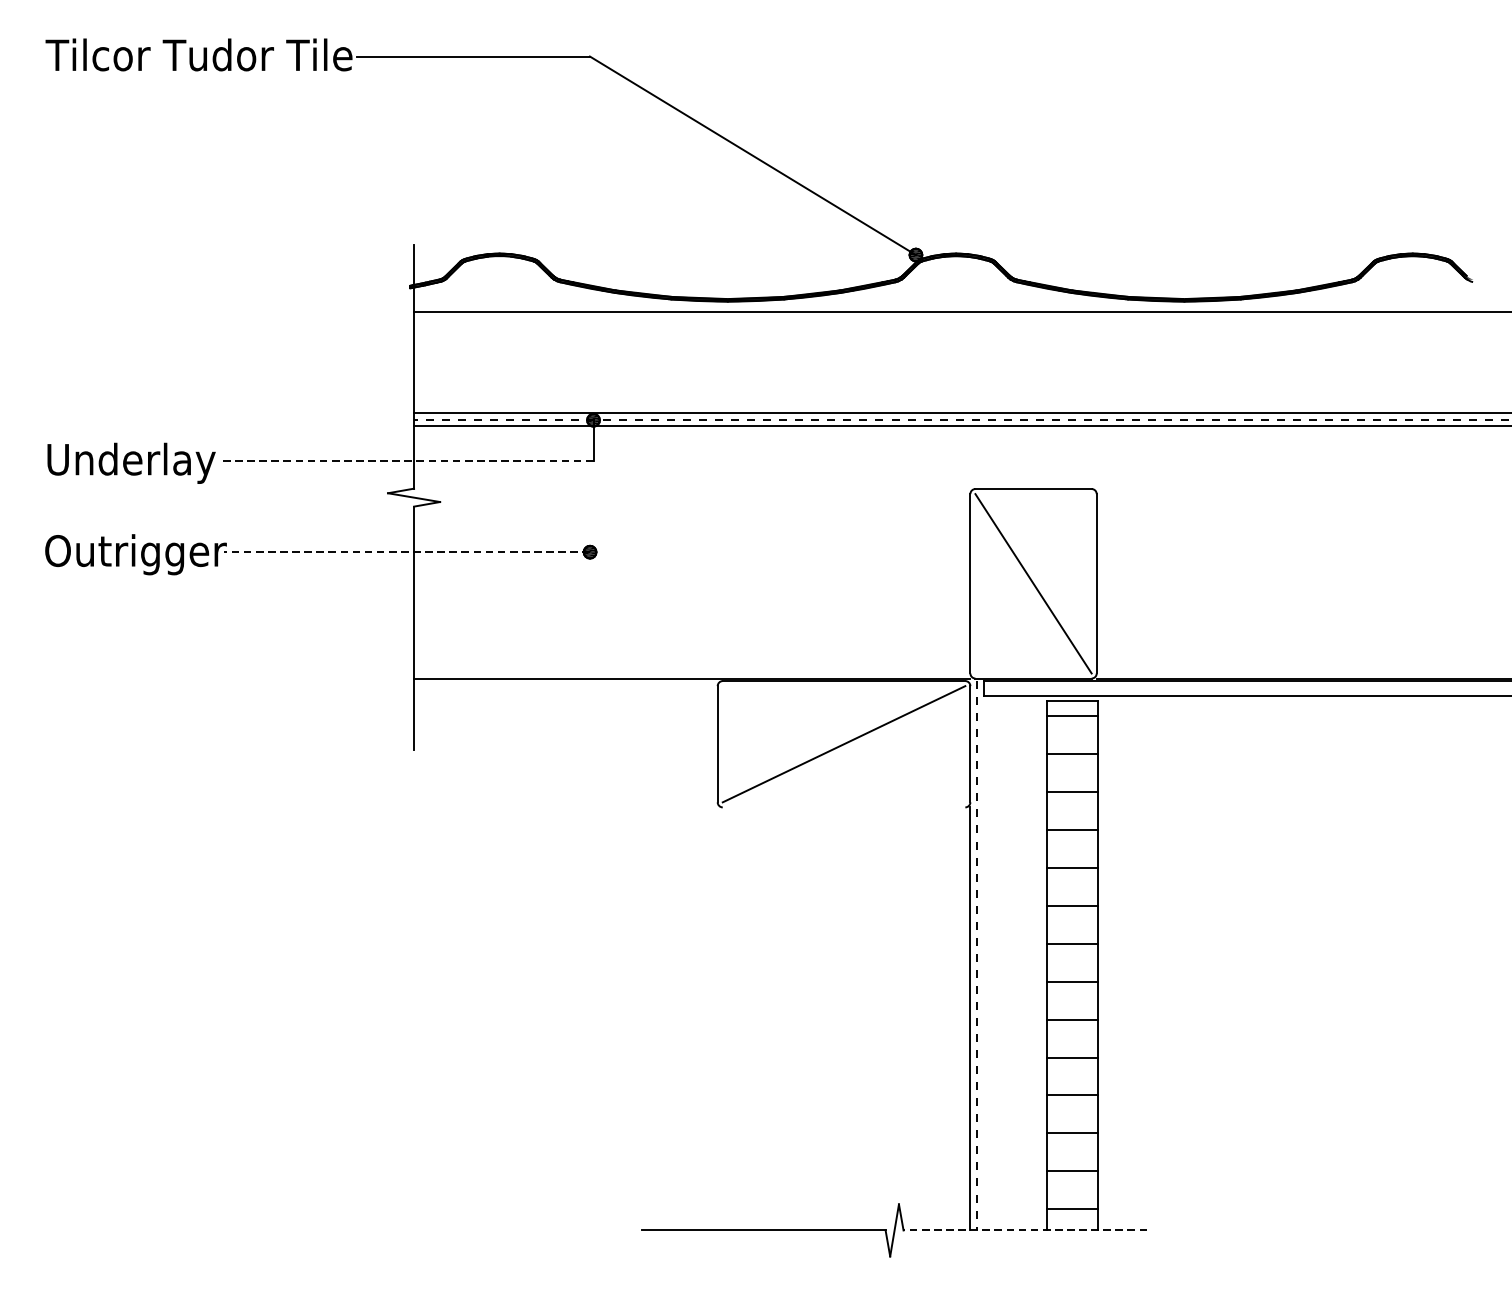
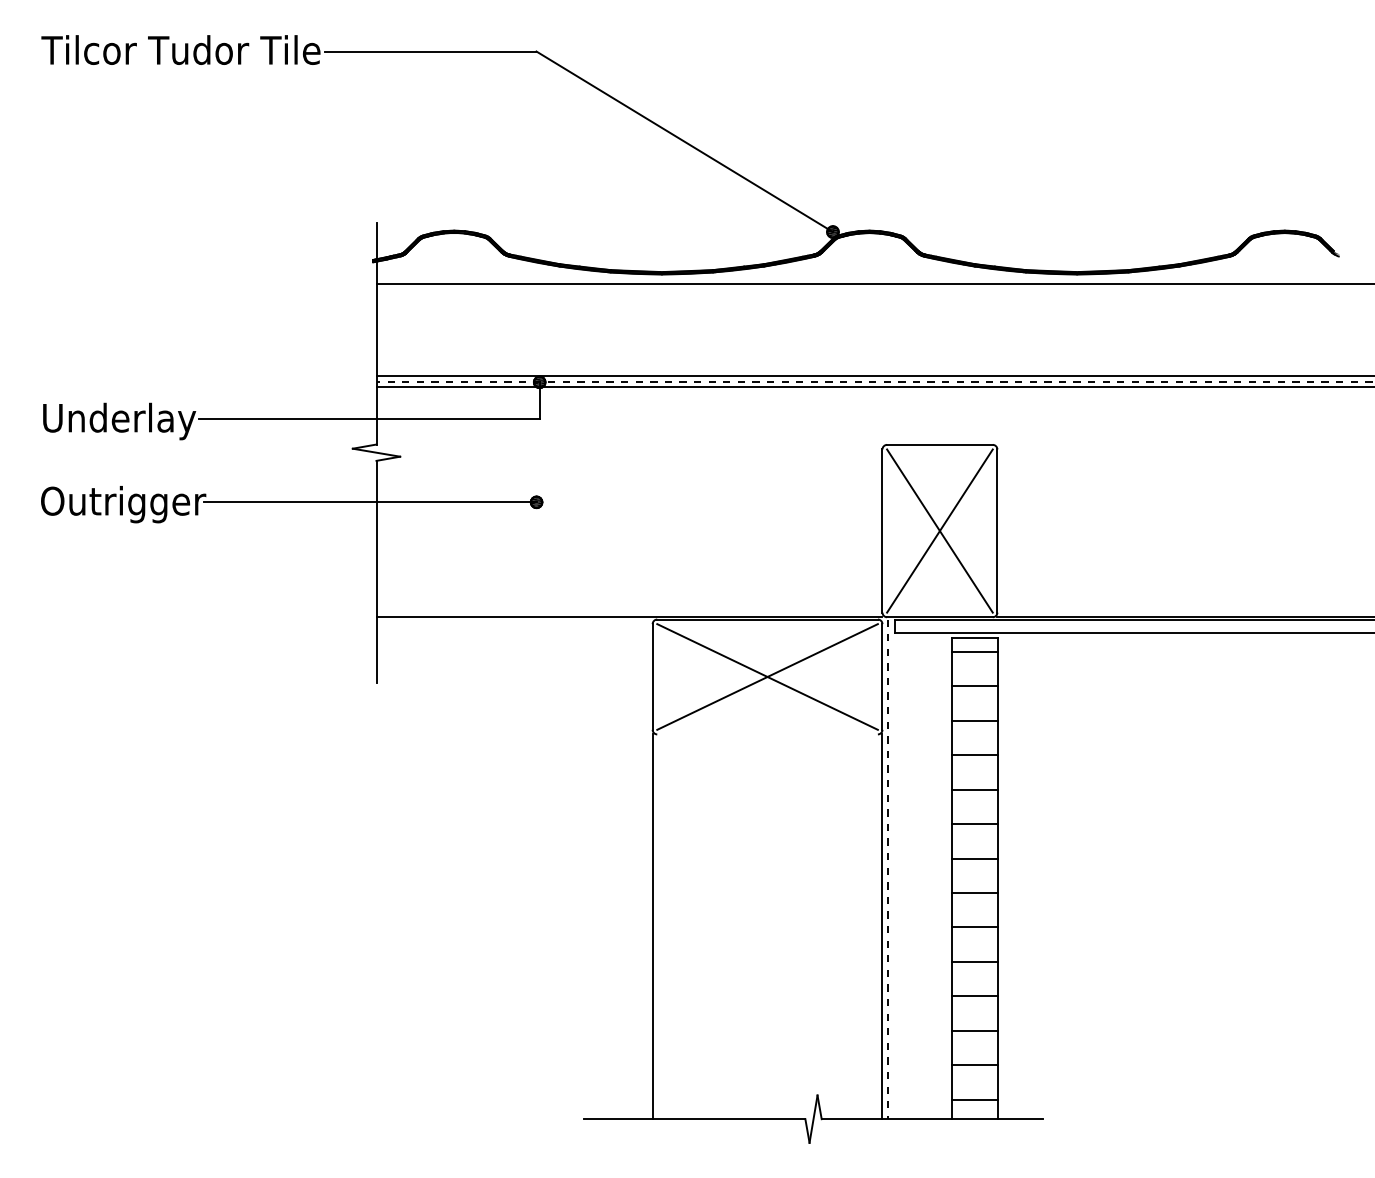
line: (405, 461) -> (368, 419), dashed -> solid
line: (406, 552) -> (369, 502), dashed -> solid
line: (1033, 583) -> (939, 530), added
line: (843, 743) -> (767, 676), added
line: (717, 1018) -> (652, 926), added
line: (1025, 1230) -> (932, 1119), dashed -> solid

